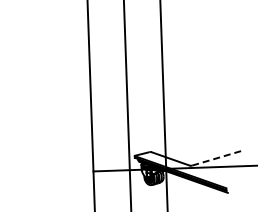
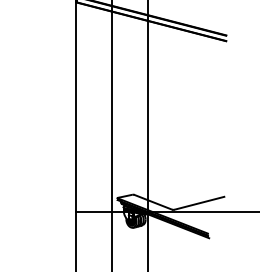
line: (216, 158) -> (199, 203), dashed -> solid

